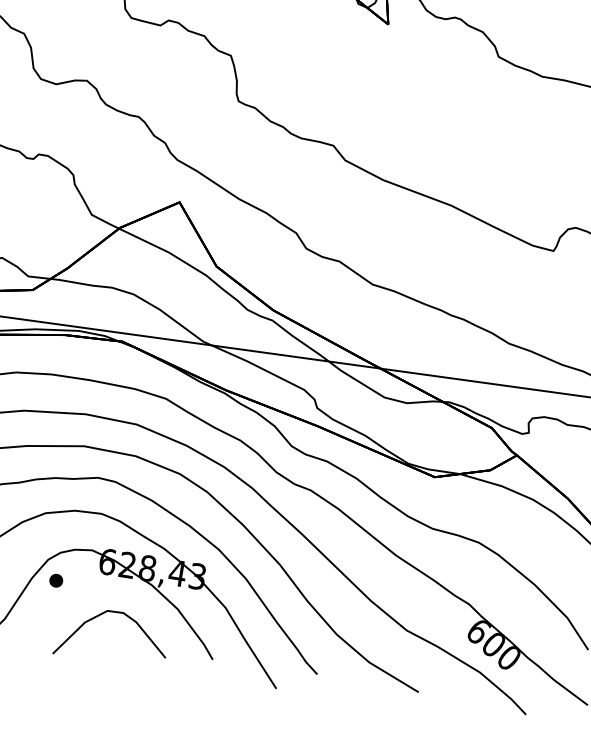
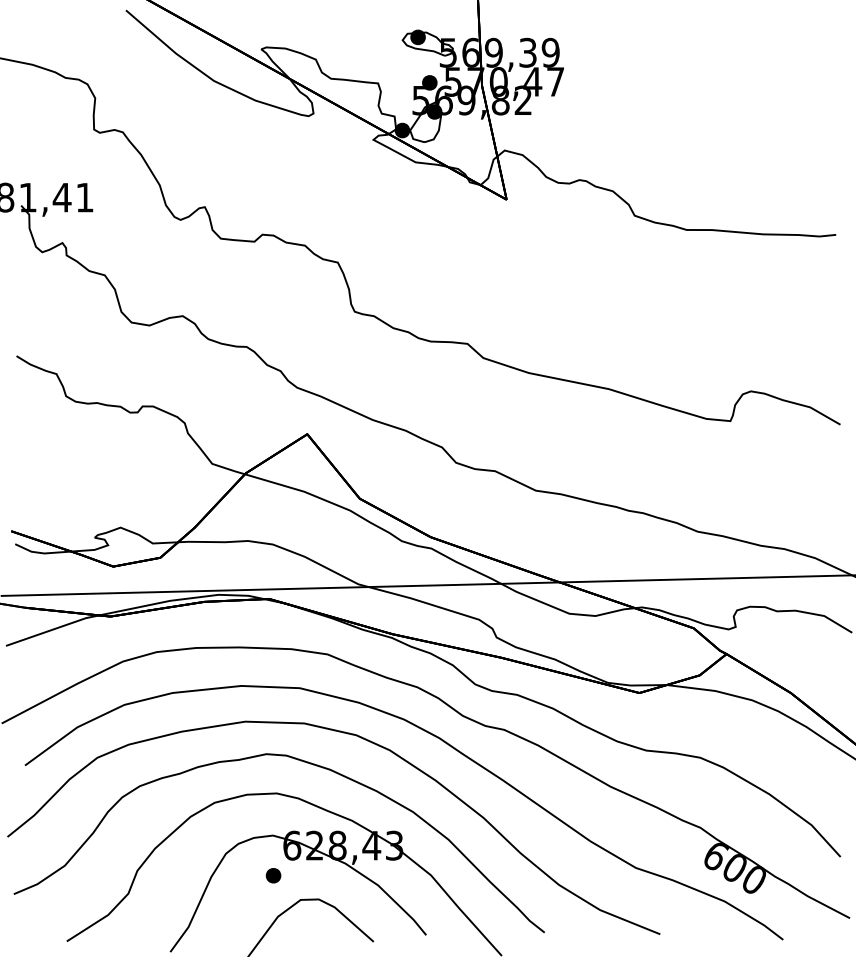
part: (56, 580) -> (273, 875), moved

